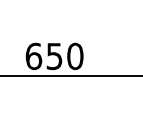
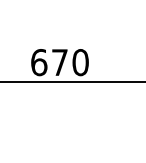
text: (54, 56) -> (59, 62), 650 -> 670

